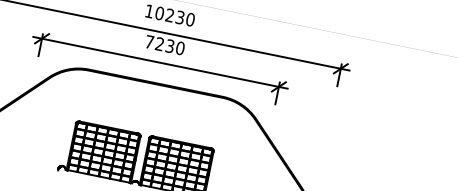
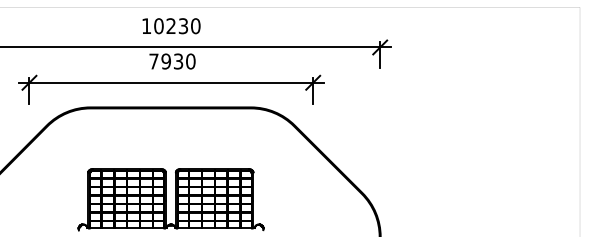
text: (159, 44) -> (165, 61), 7230 -> 7930

